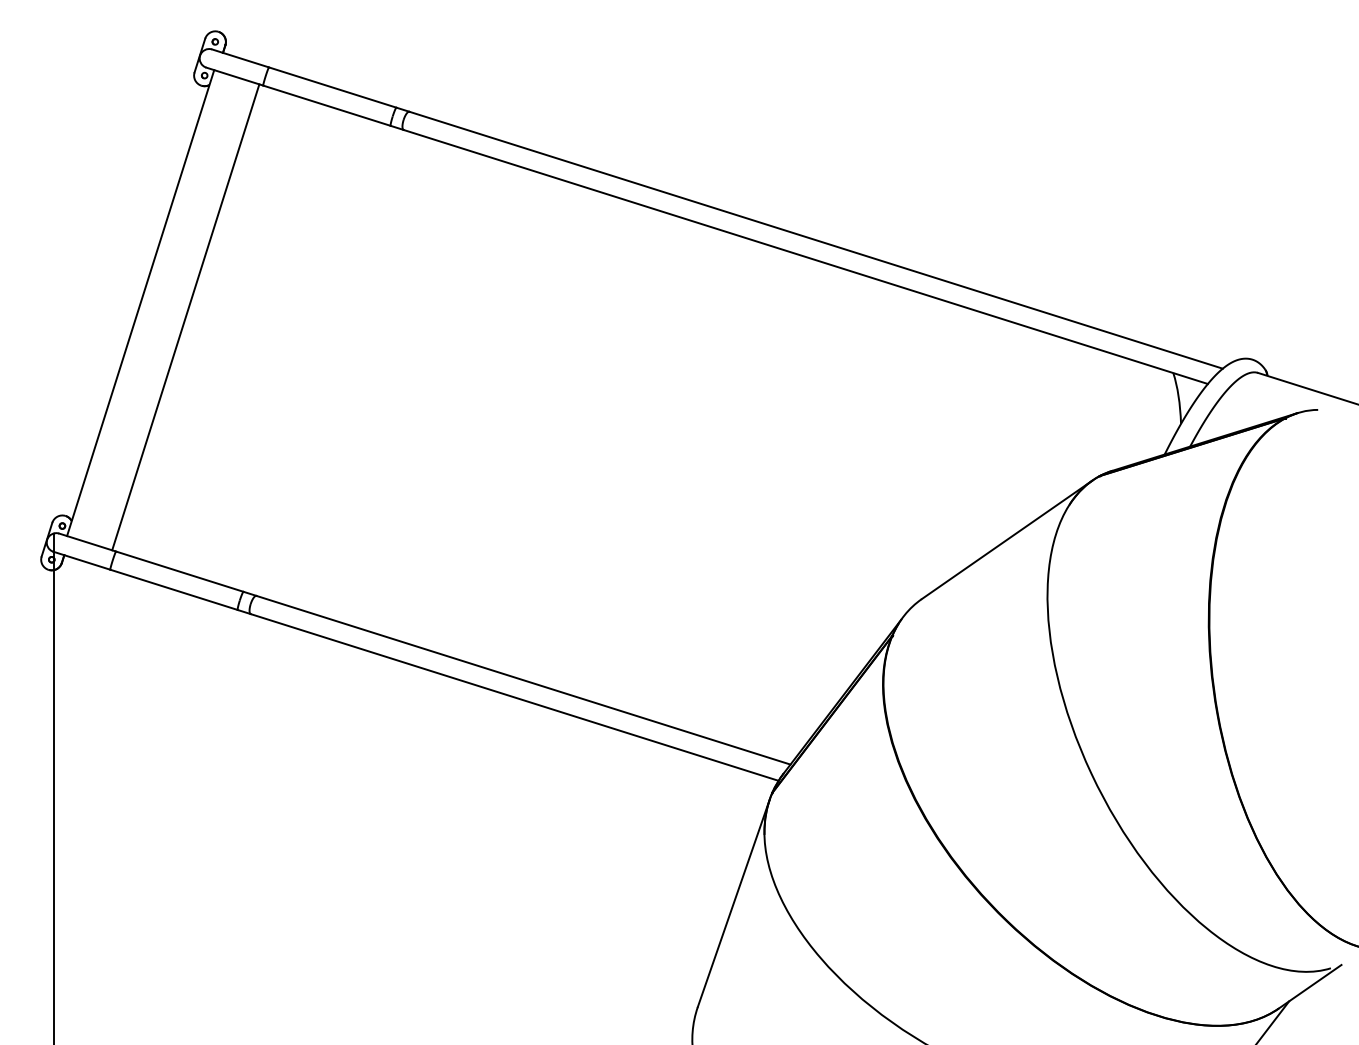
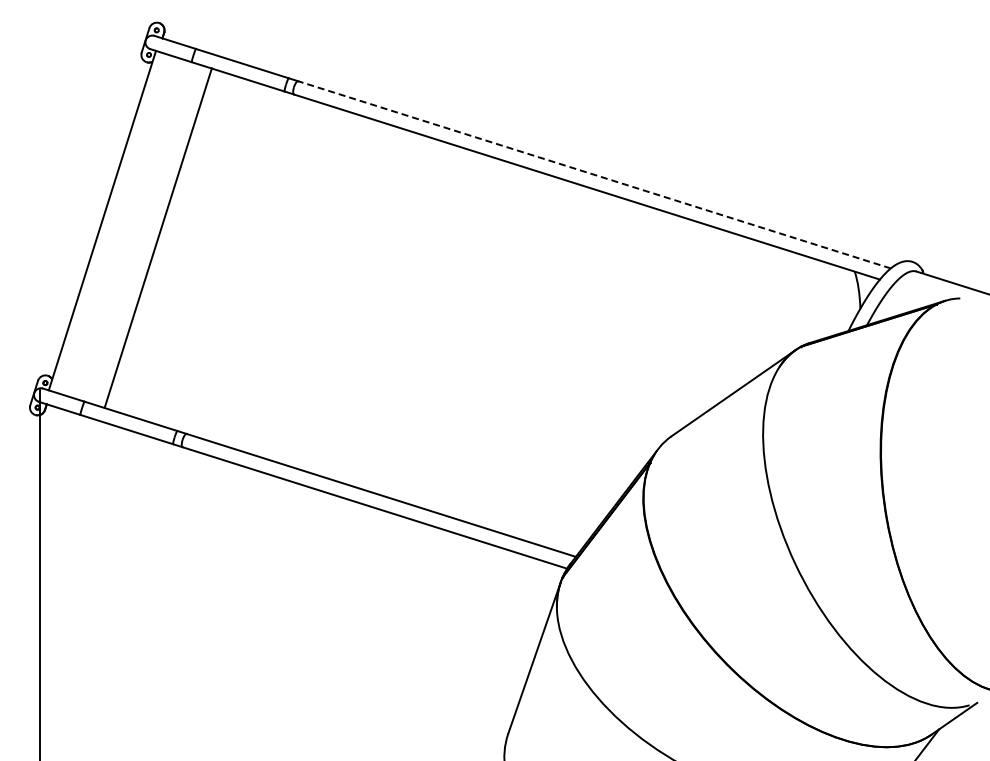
line: (816, 239) -> (594, 174), solid -> dashed
line: (184, 316) -> (157, 237), moved

